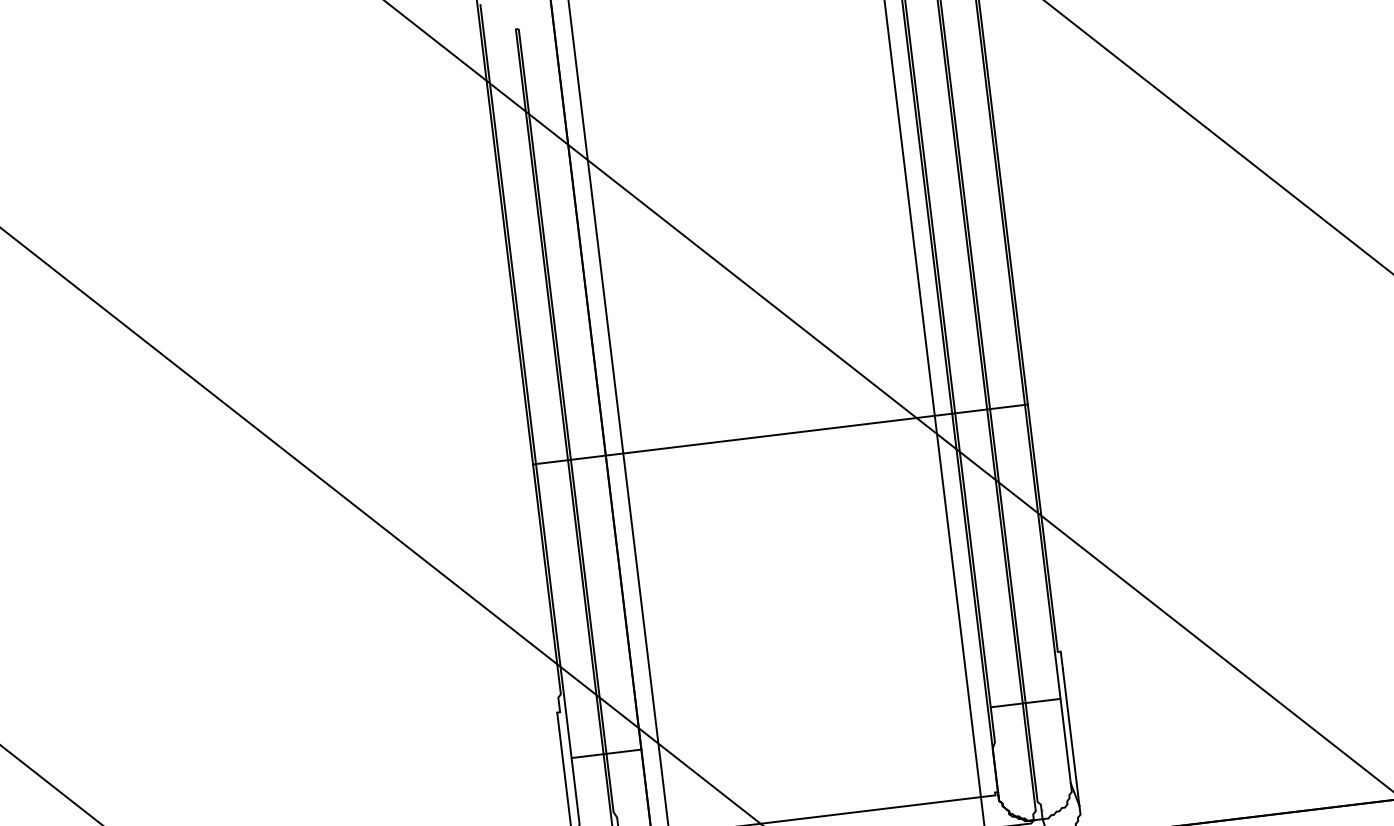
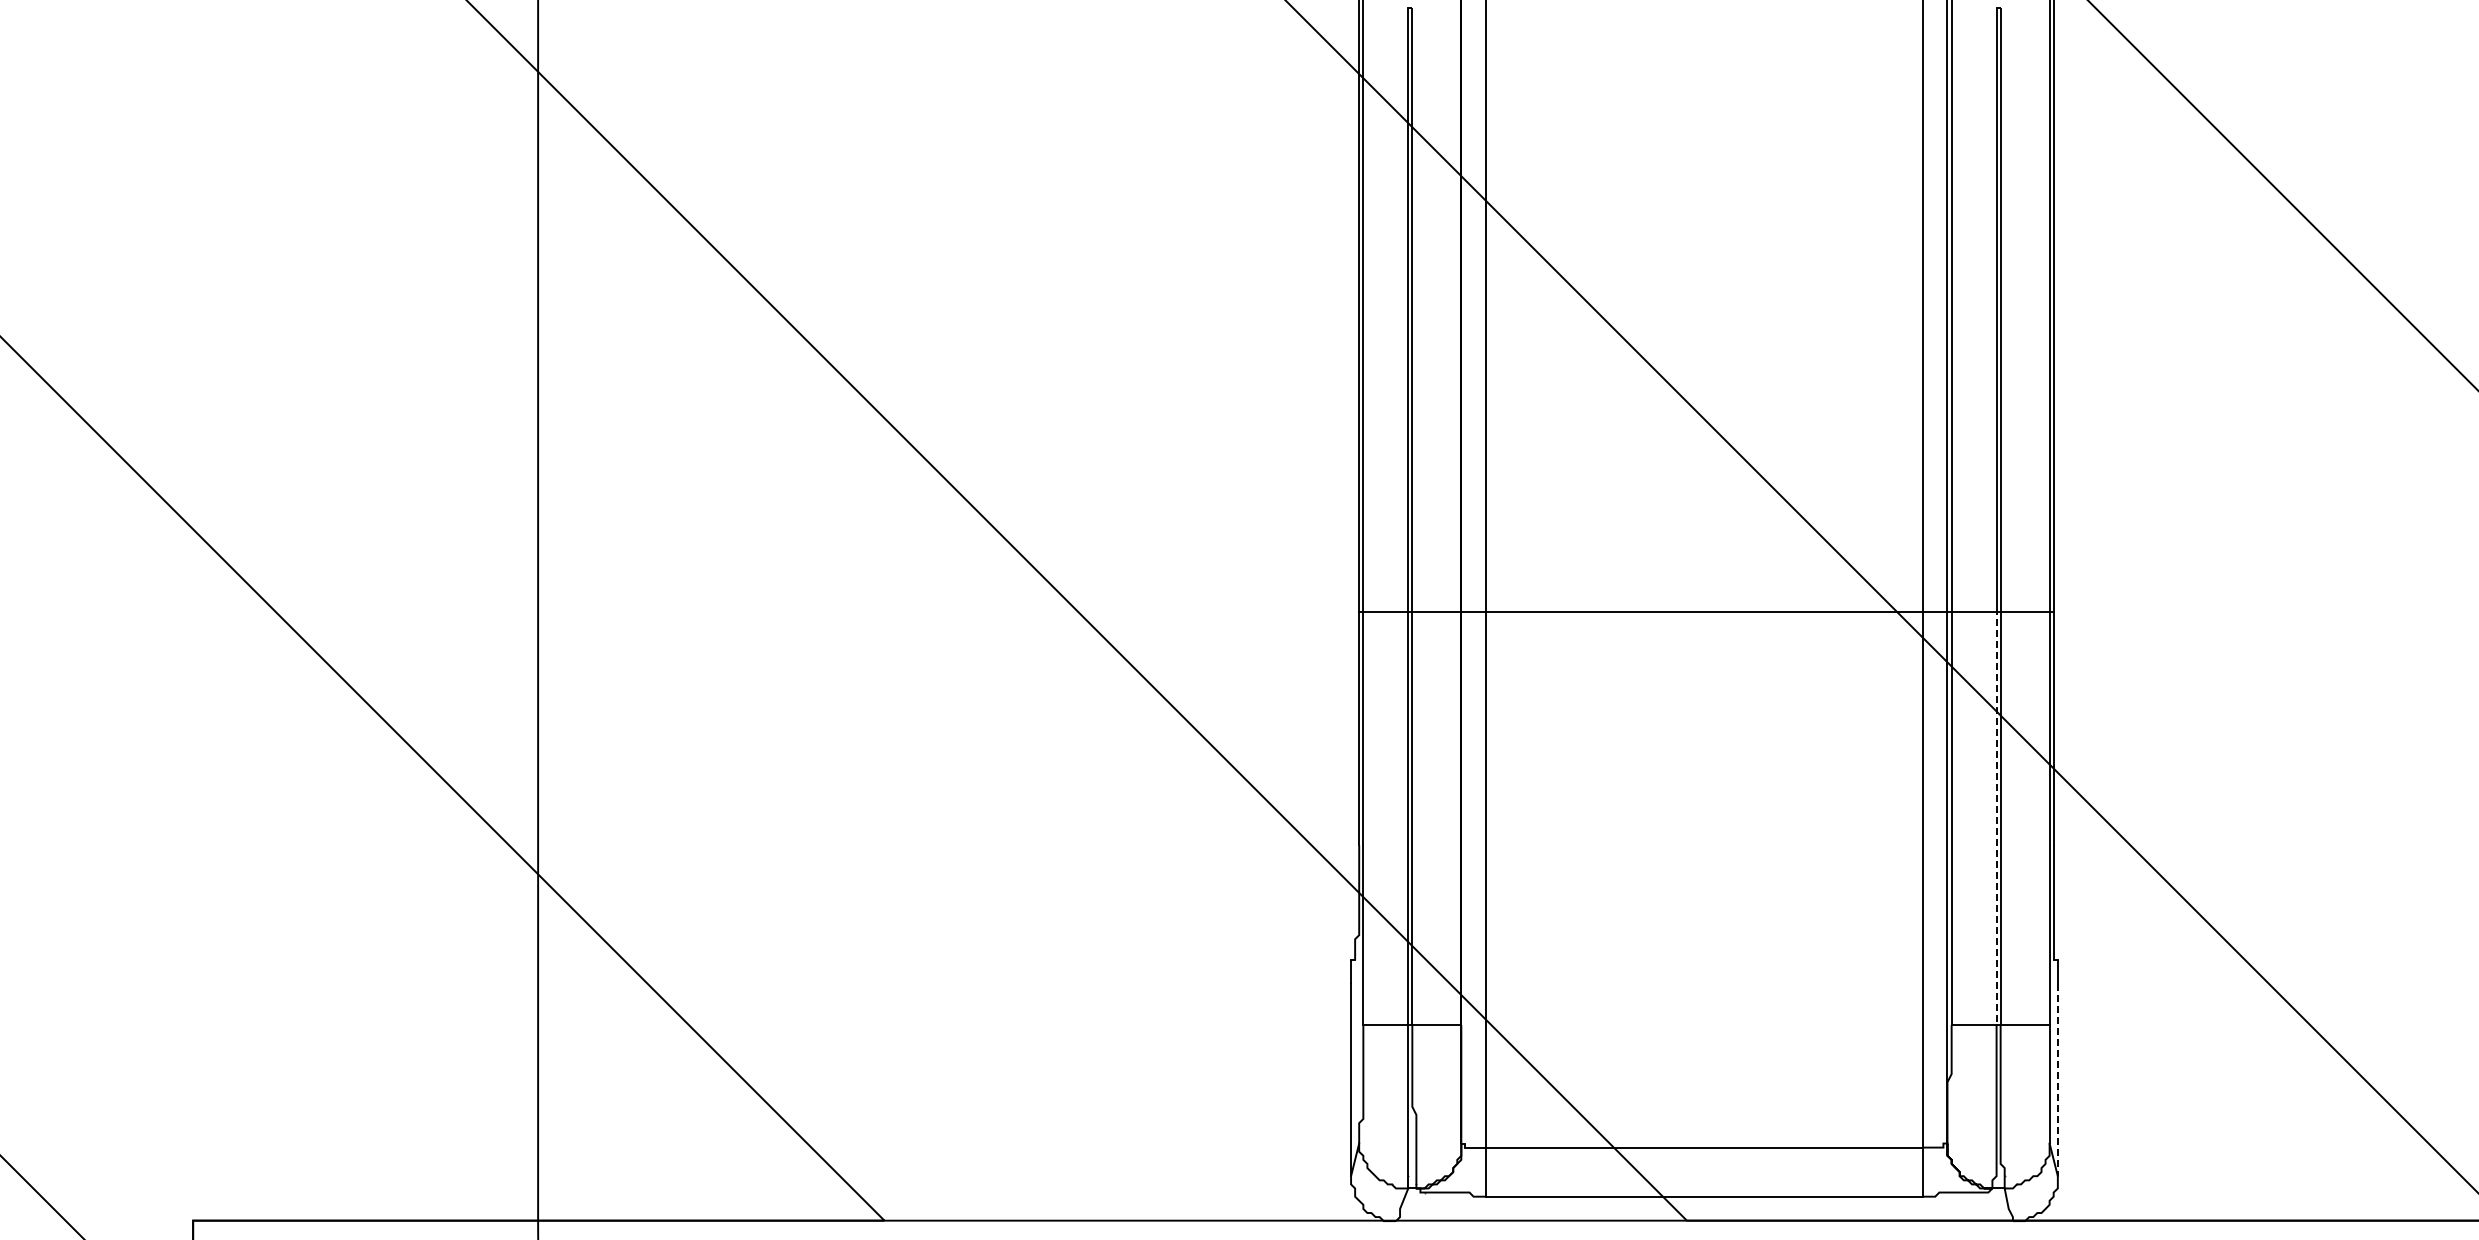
line: (1004, 554) -> (1996, 816), solid -> dashed
line: (1070, 737) -> (2057, 1080), solid -> dashed

